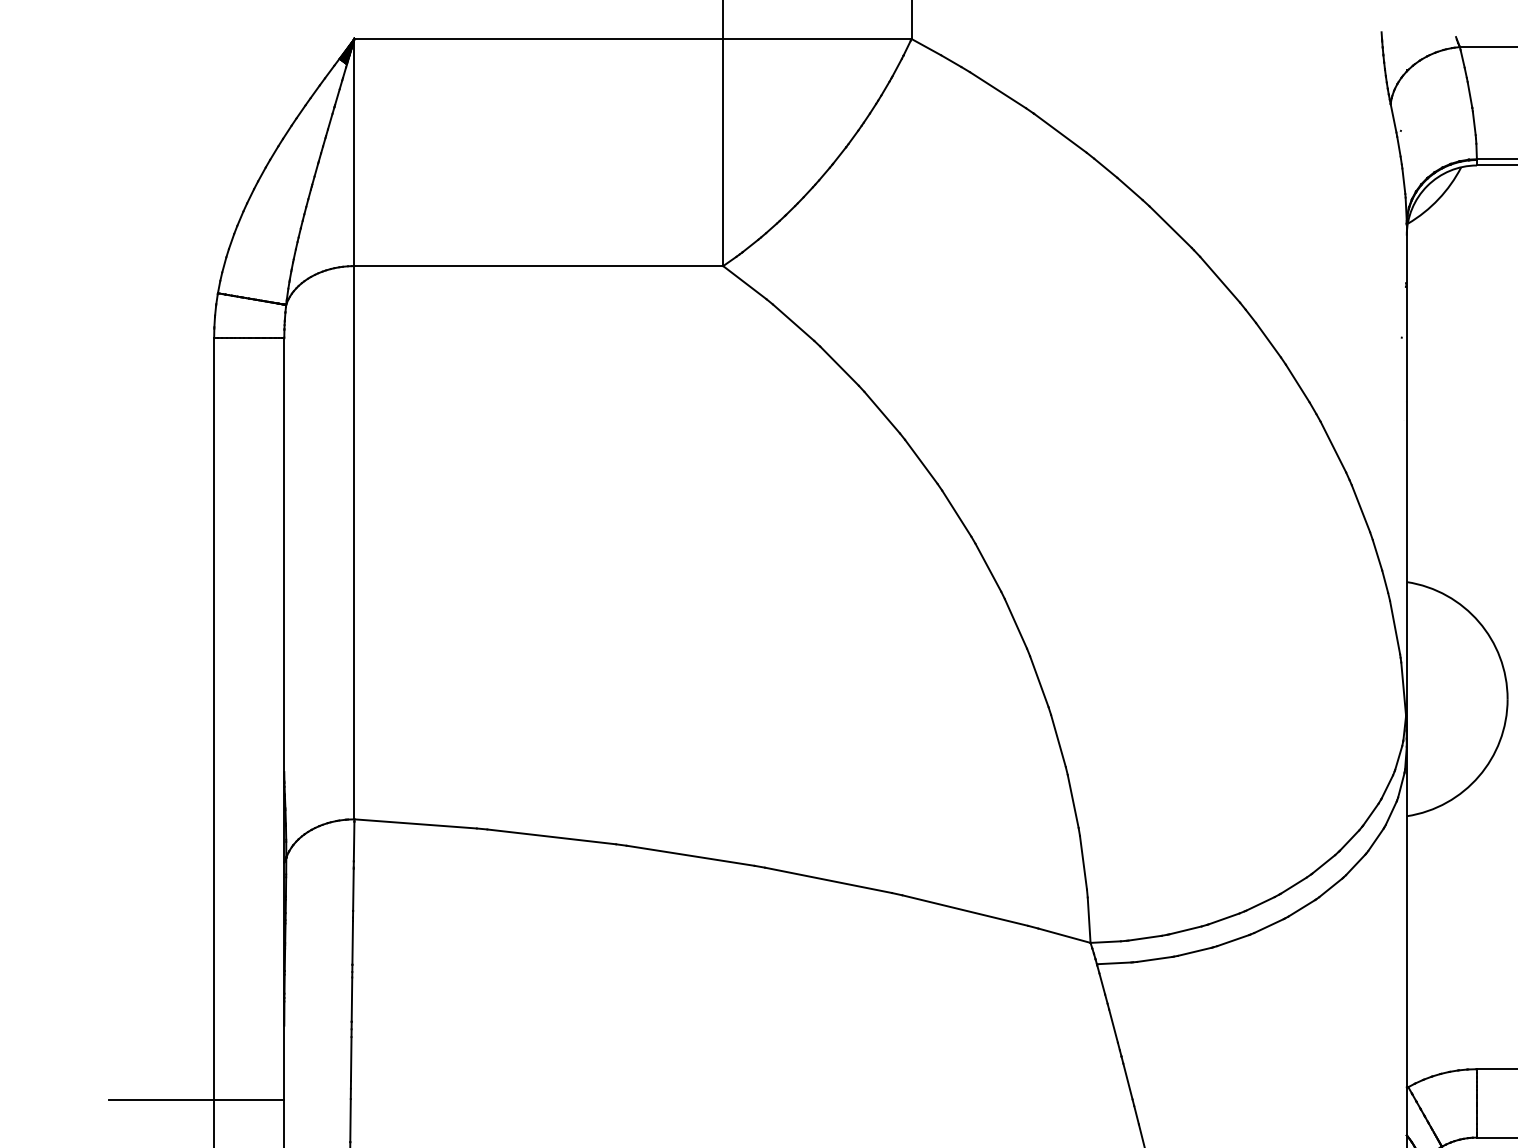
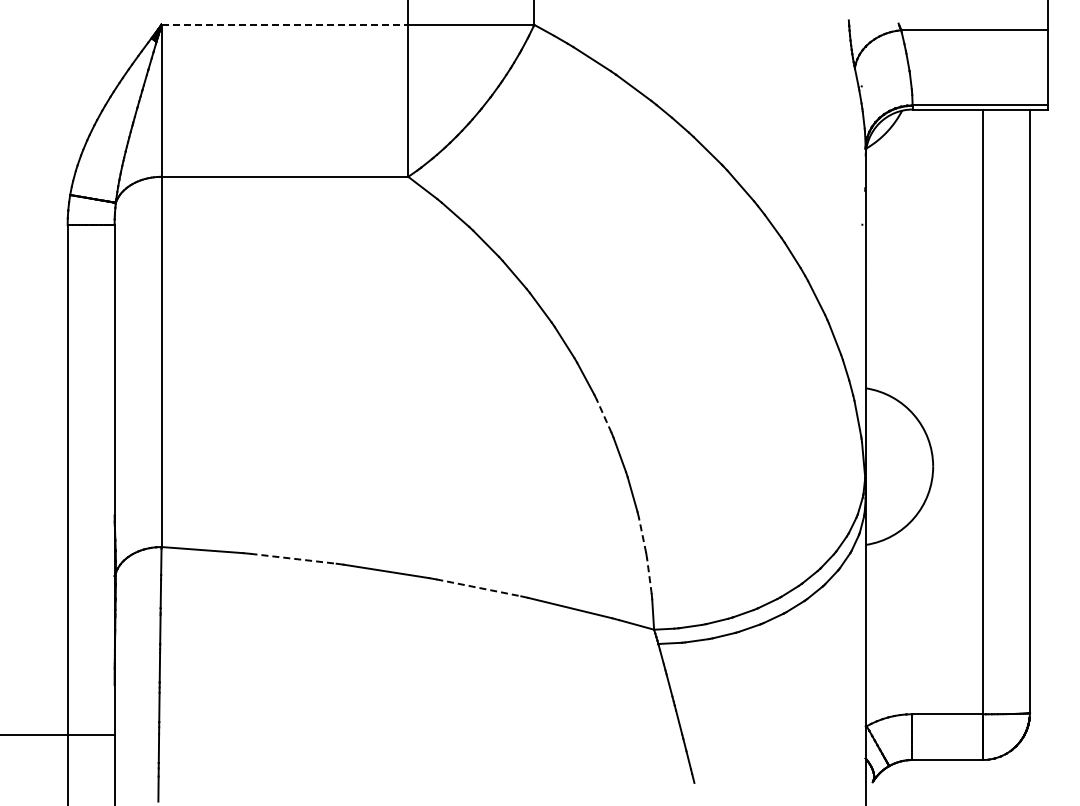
line: (539, 38) -> (285, 24), solid -> dashed
line: (1014, 622) -> (603, 415), solid -> dashed
line: (1073, 800) -> (642, 534), solid -> dashed
line: (553, 836) -> (294, 558), solid -> dashed
line: (1083, 861) -> (649, 575), solid -> dashed
line: (829, 879) -> (479, 587), solid -> dashed

